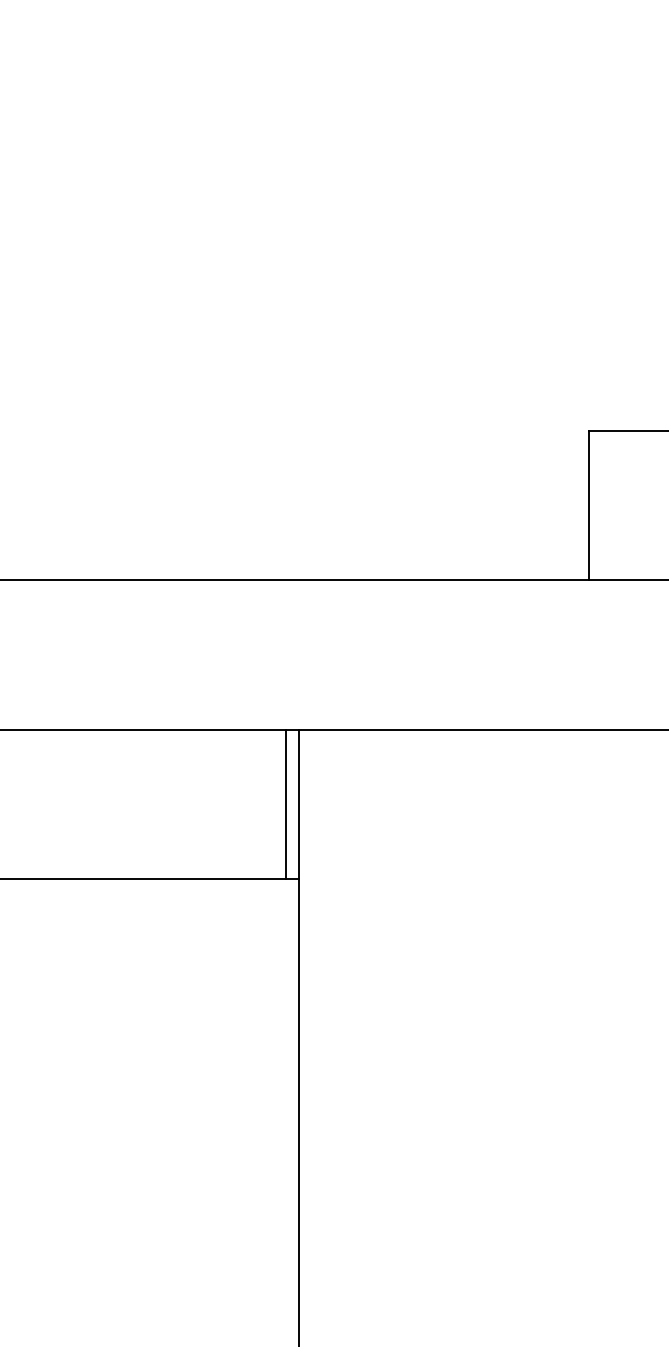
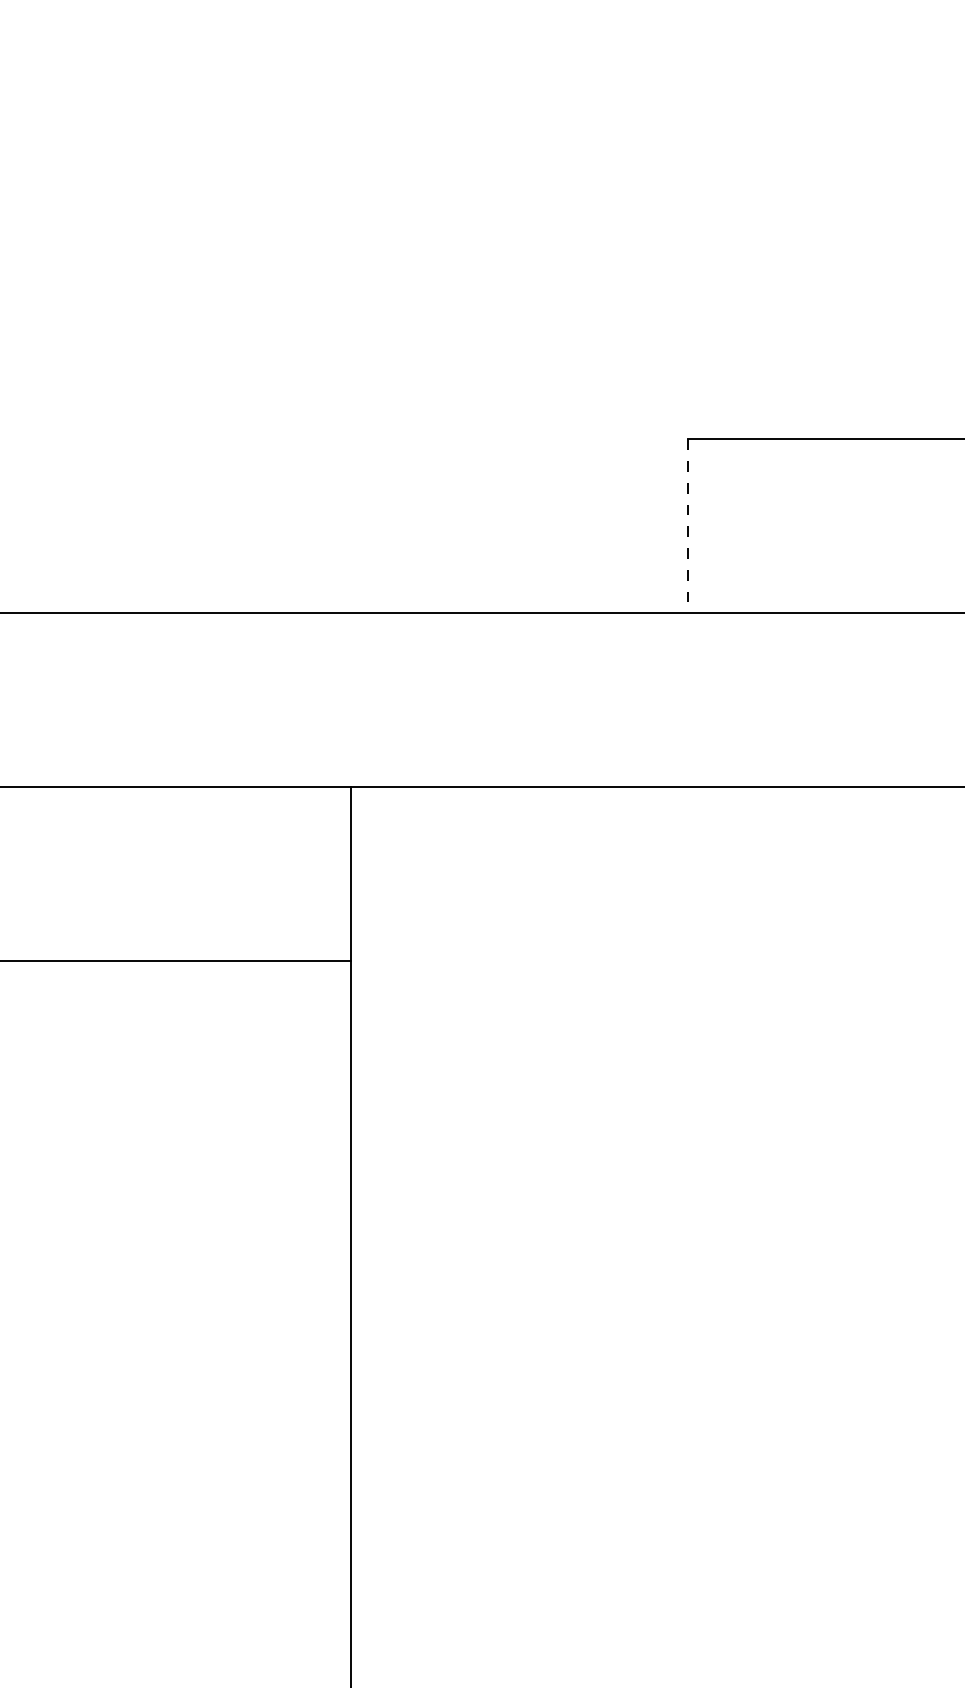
line: (589, 505) -> (688, 526), solid -> dashed
line: (285, 804) -> (335, 873), removed

